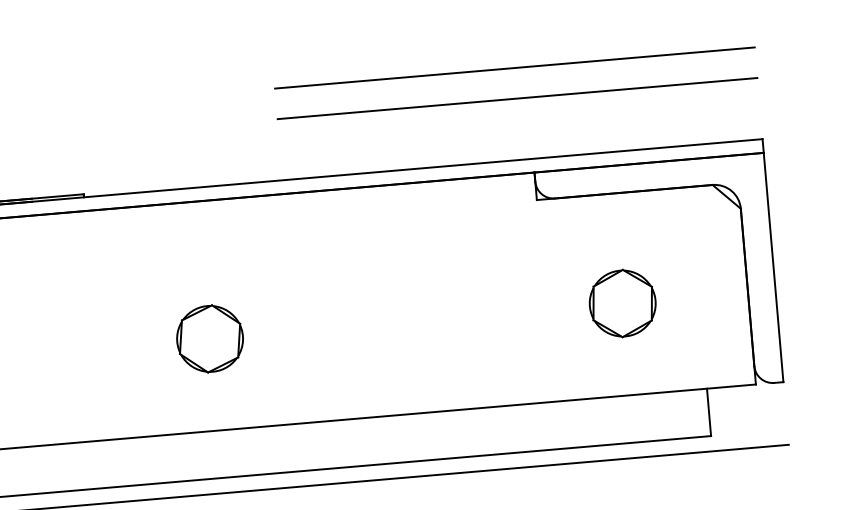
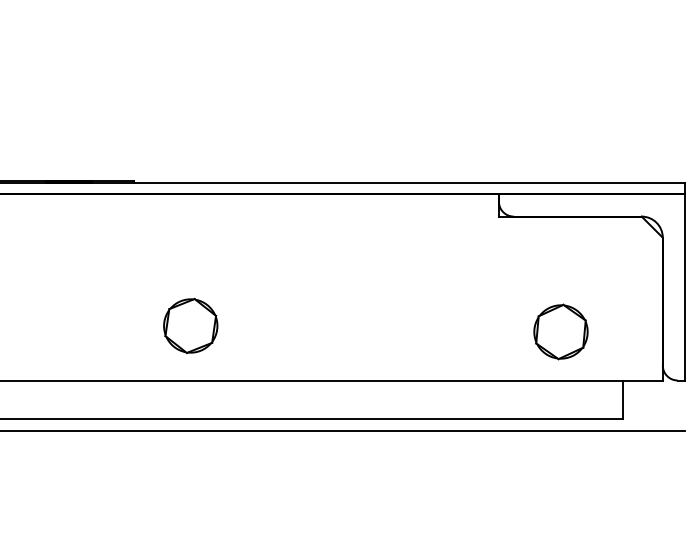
line: (515, 67) -> (490, 108), removed
line: (517, 98) -> (490, 133), removed
part: (622, 302) -> (560, 331), moved
part: (209, 338) -> (190, 325), moved

